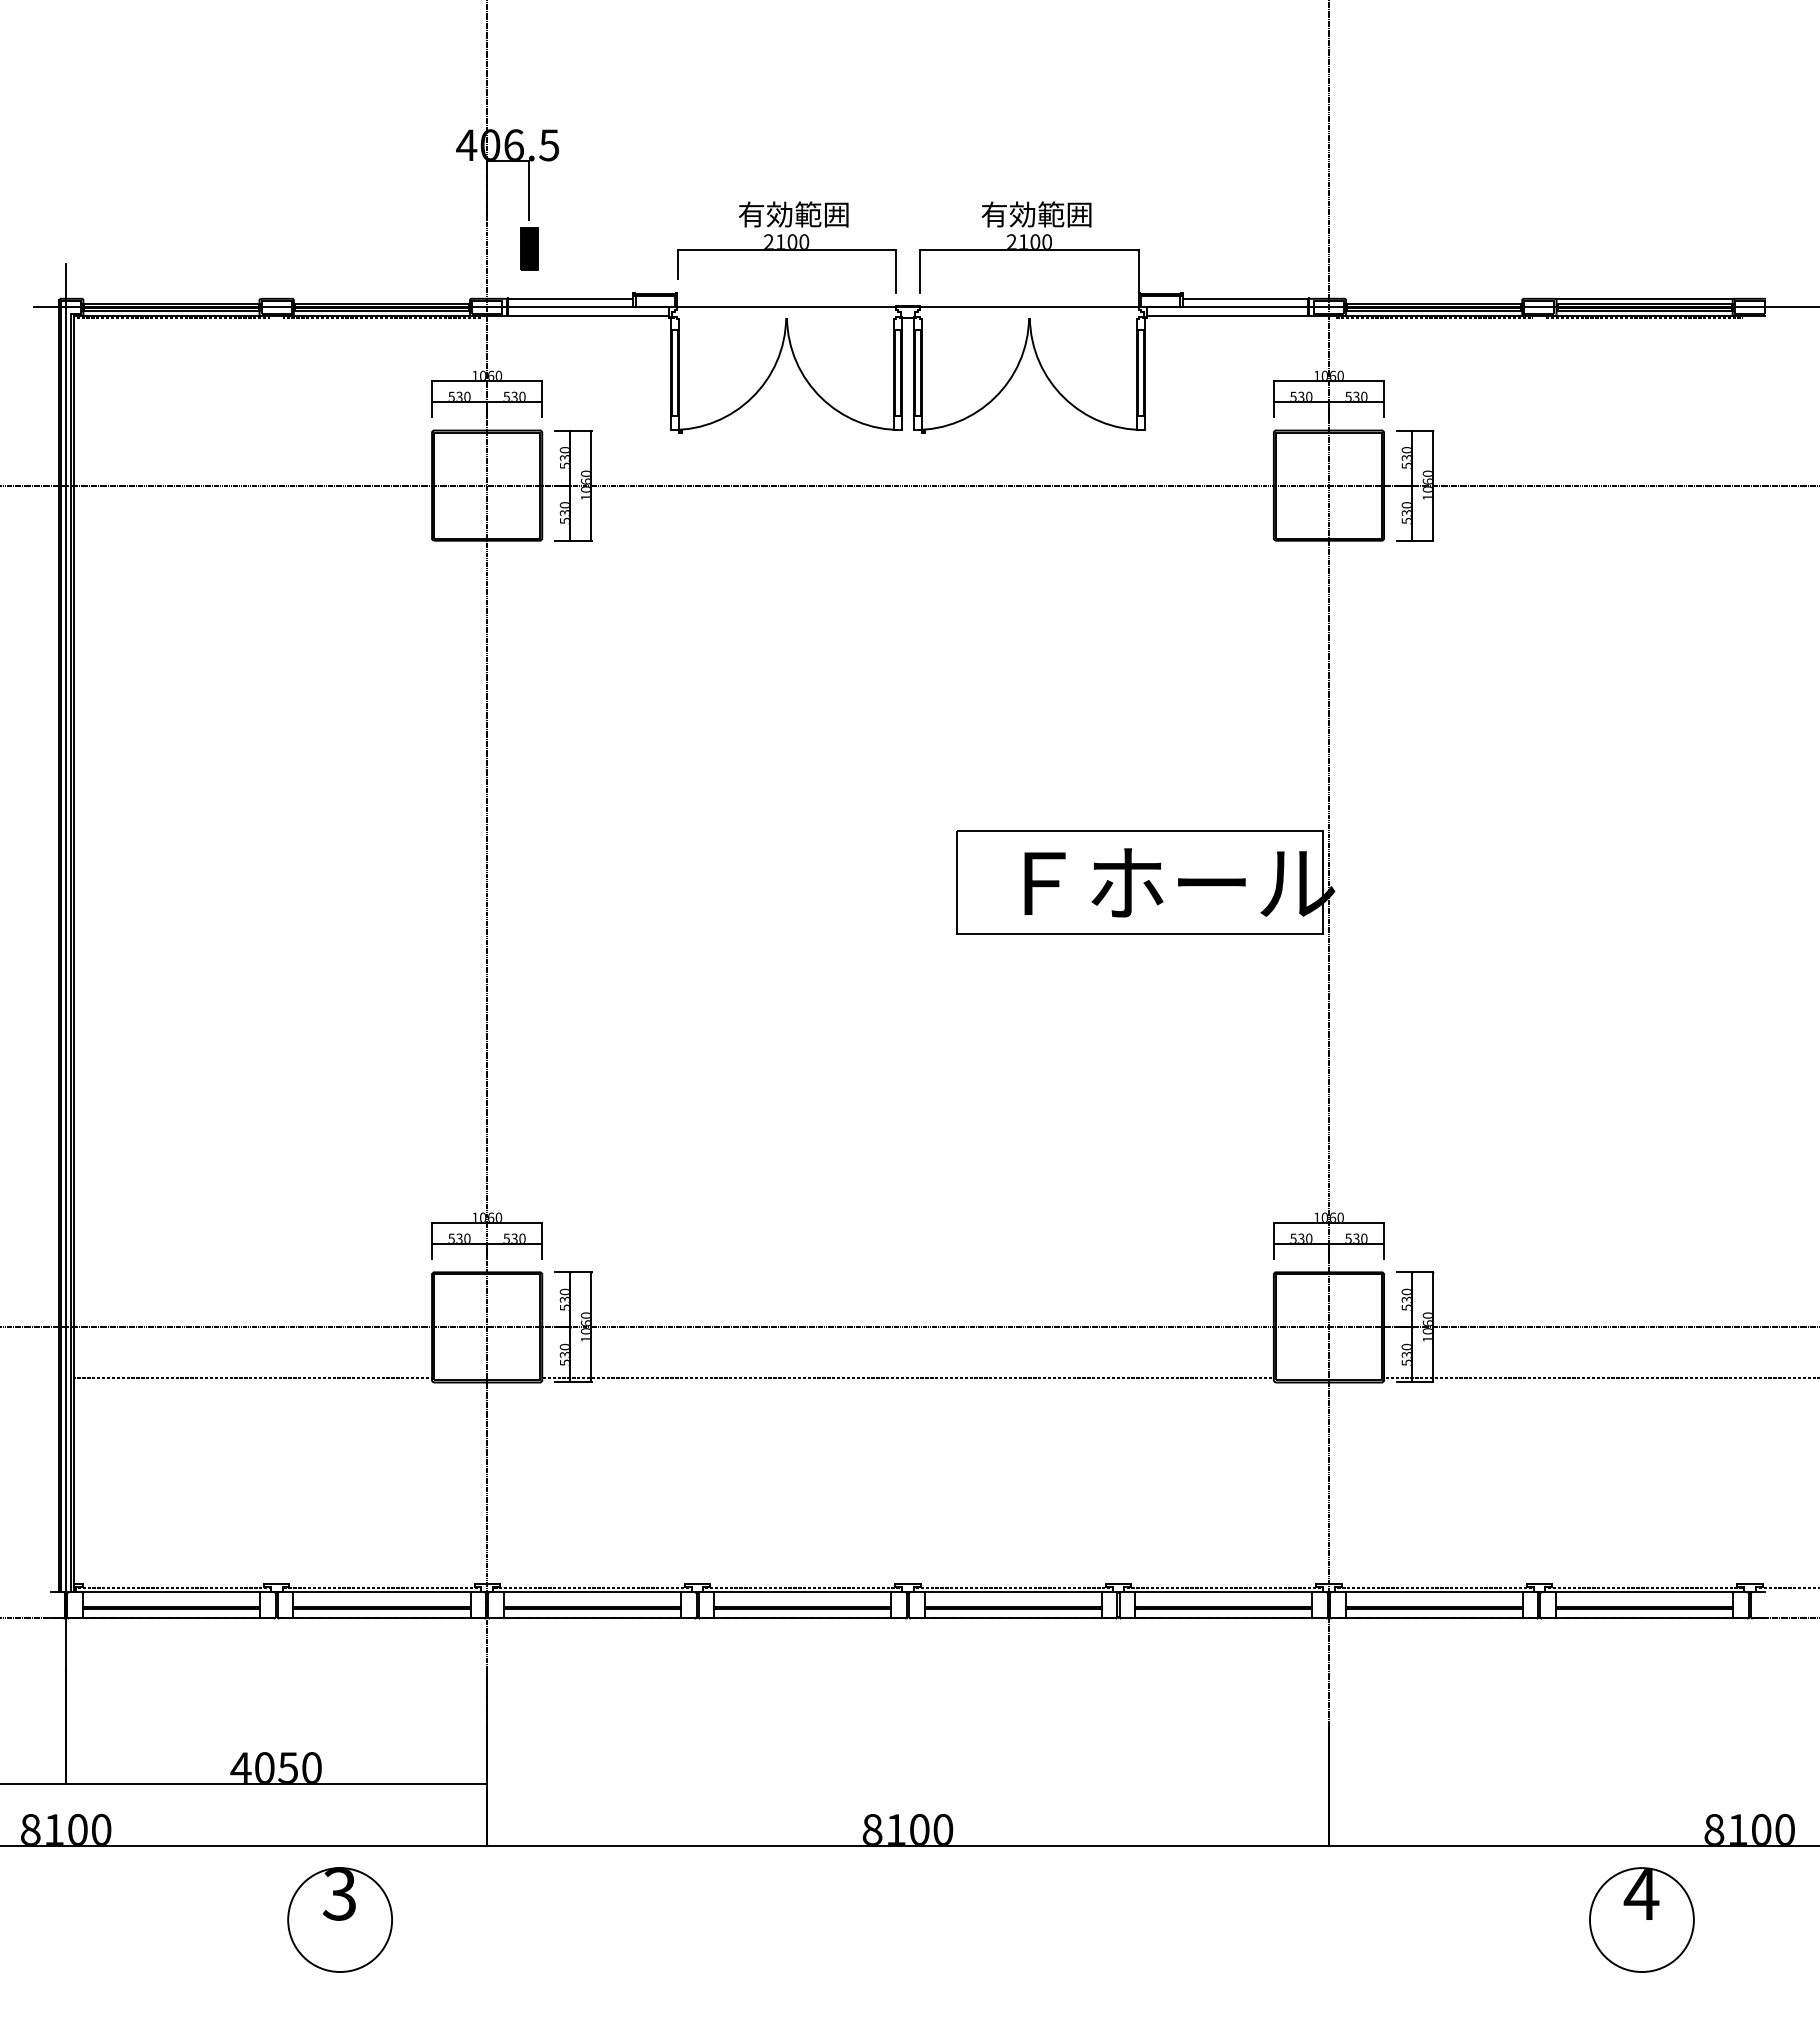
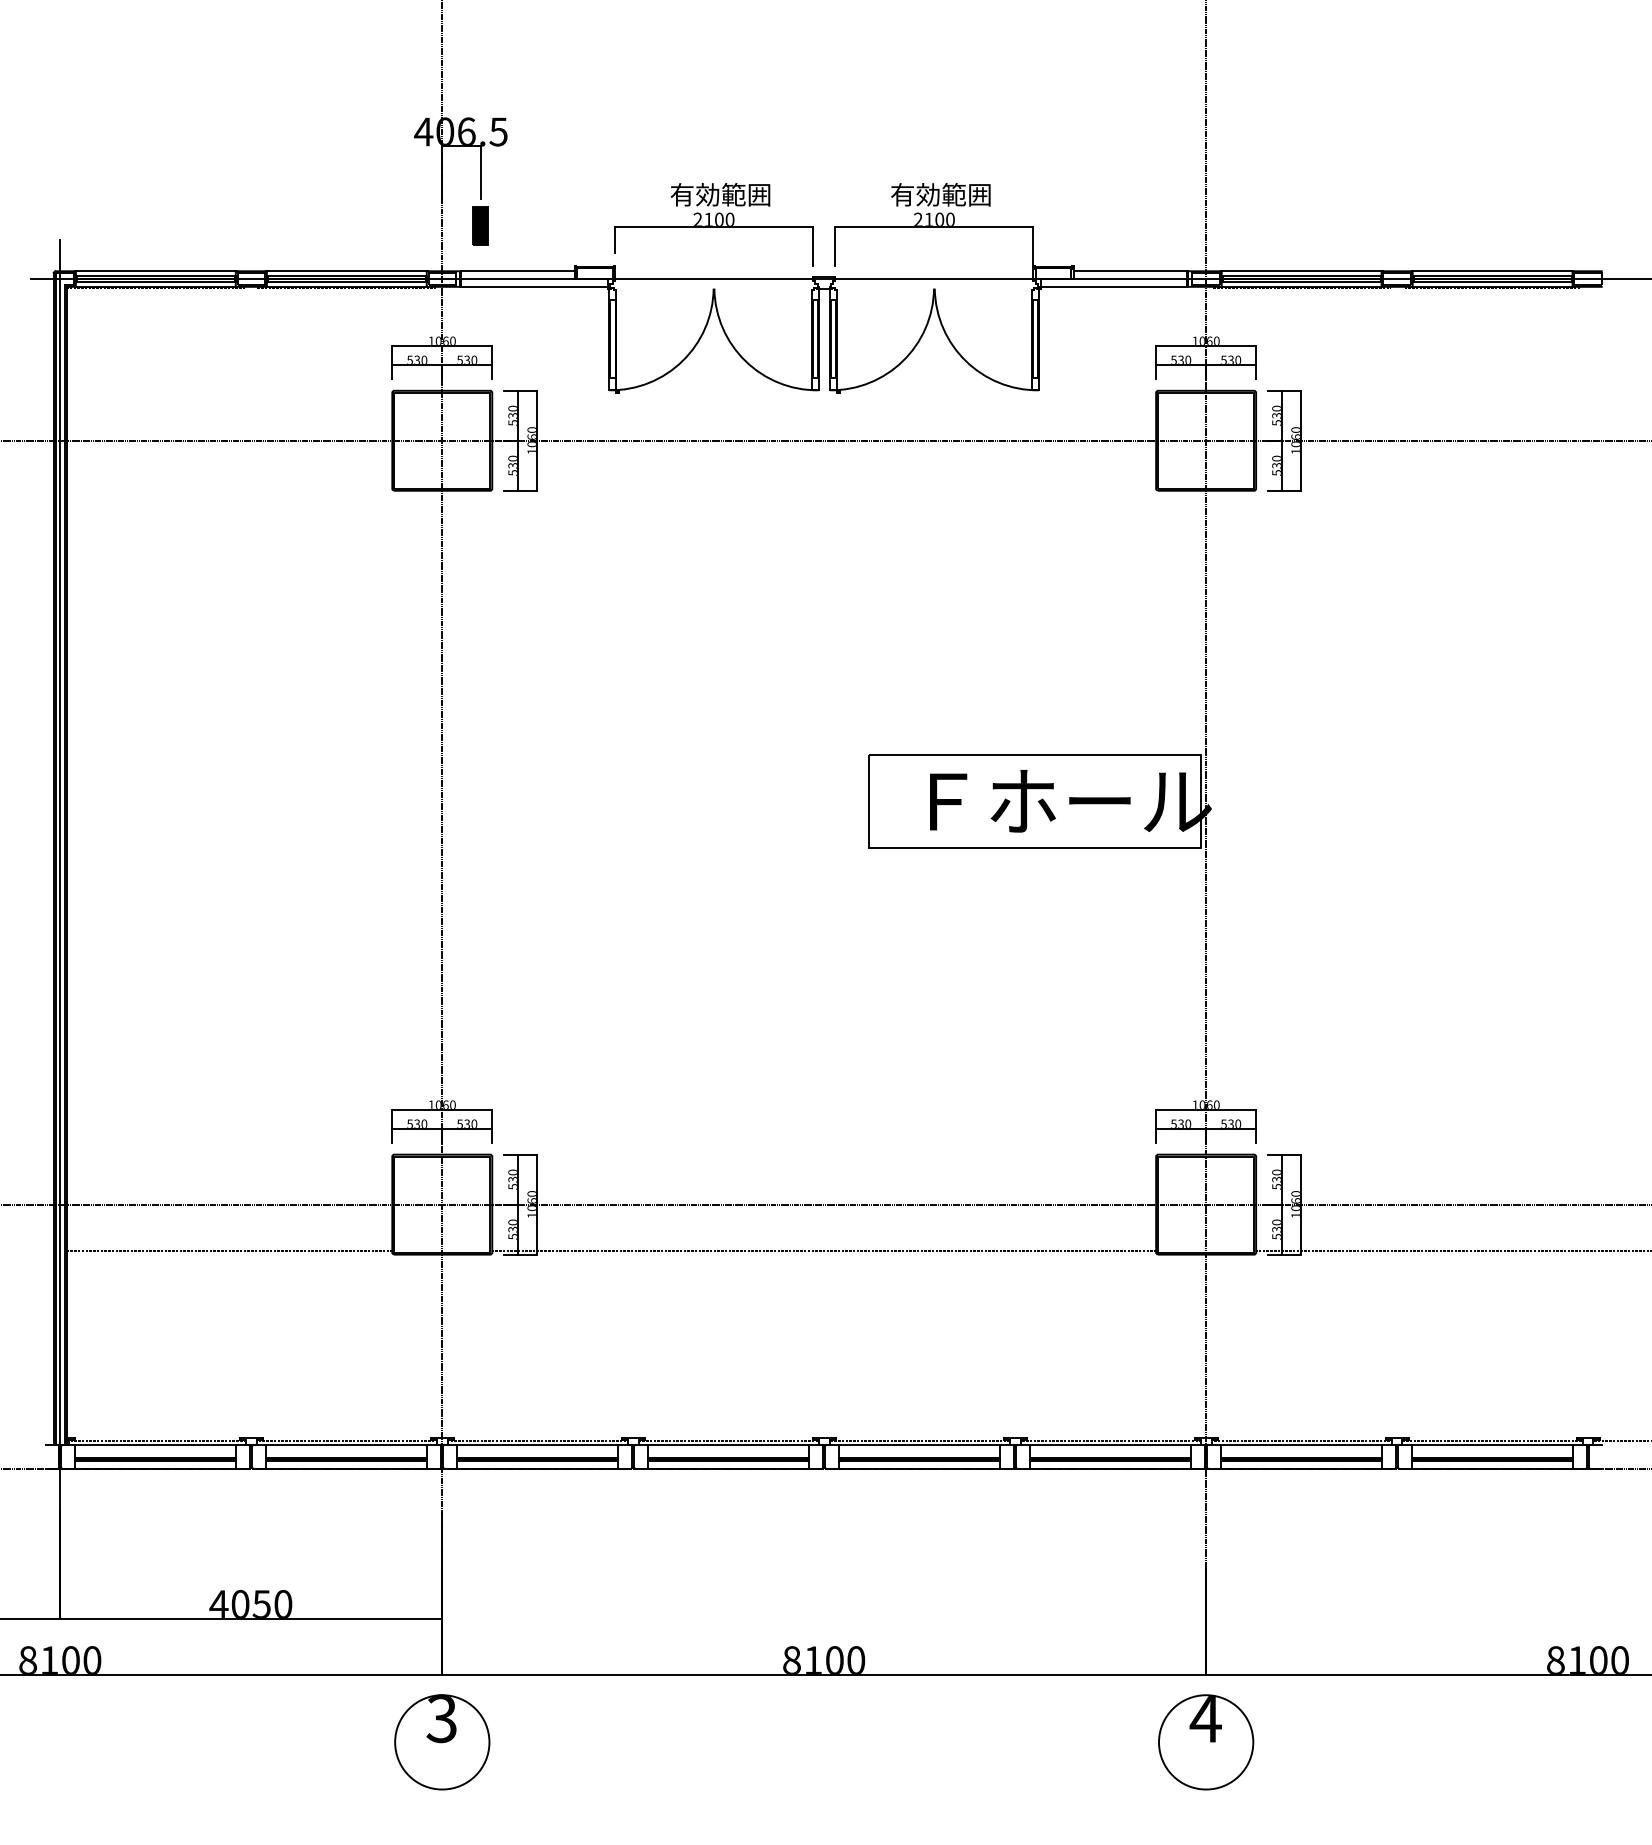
line: (171, 298) -> (155, 270), added
line: (381, 298) -> (346, 270), added
line: (1434, 298) -> (1301, 270), added
part: (339, 1919) -> (441, 1741), moved
part: (1641, 1919) -> (1205, 1741), moved

